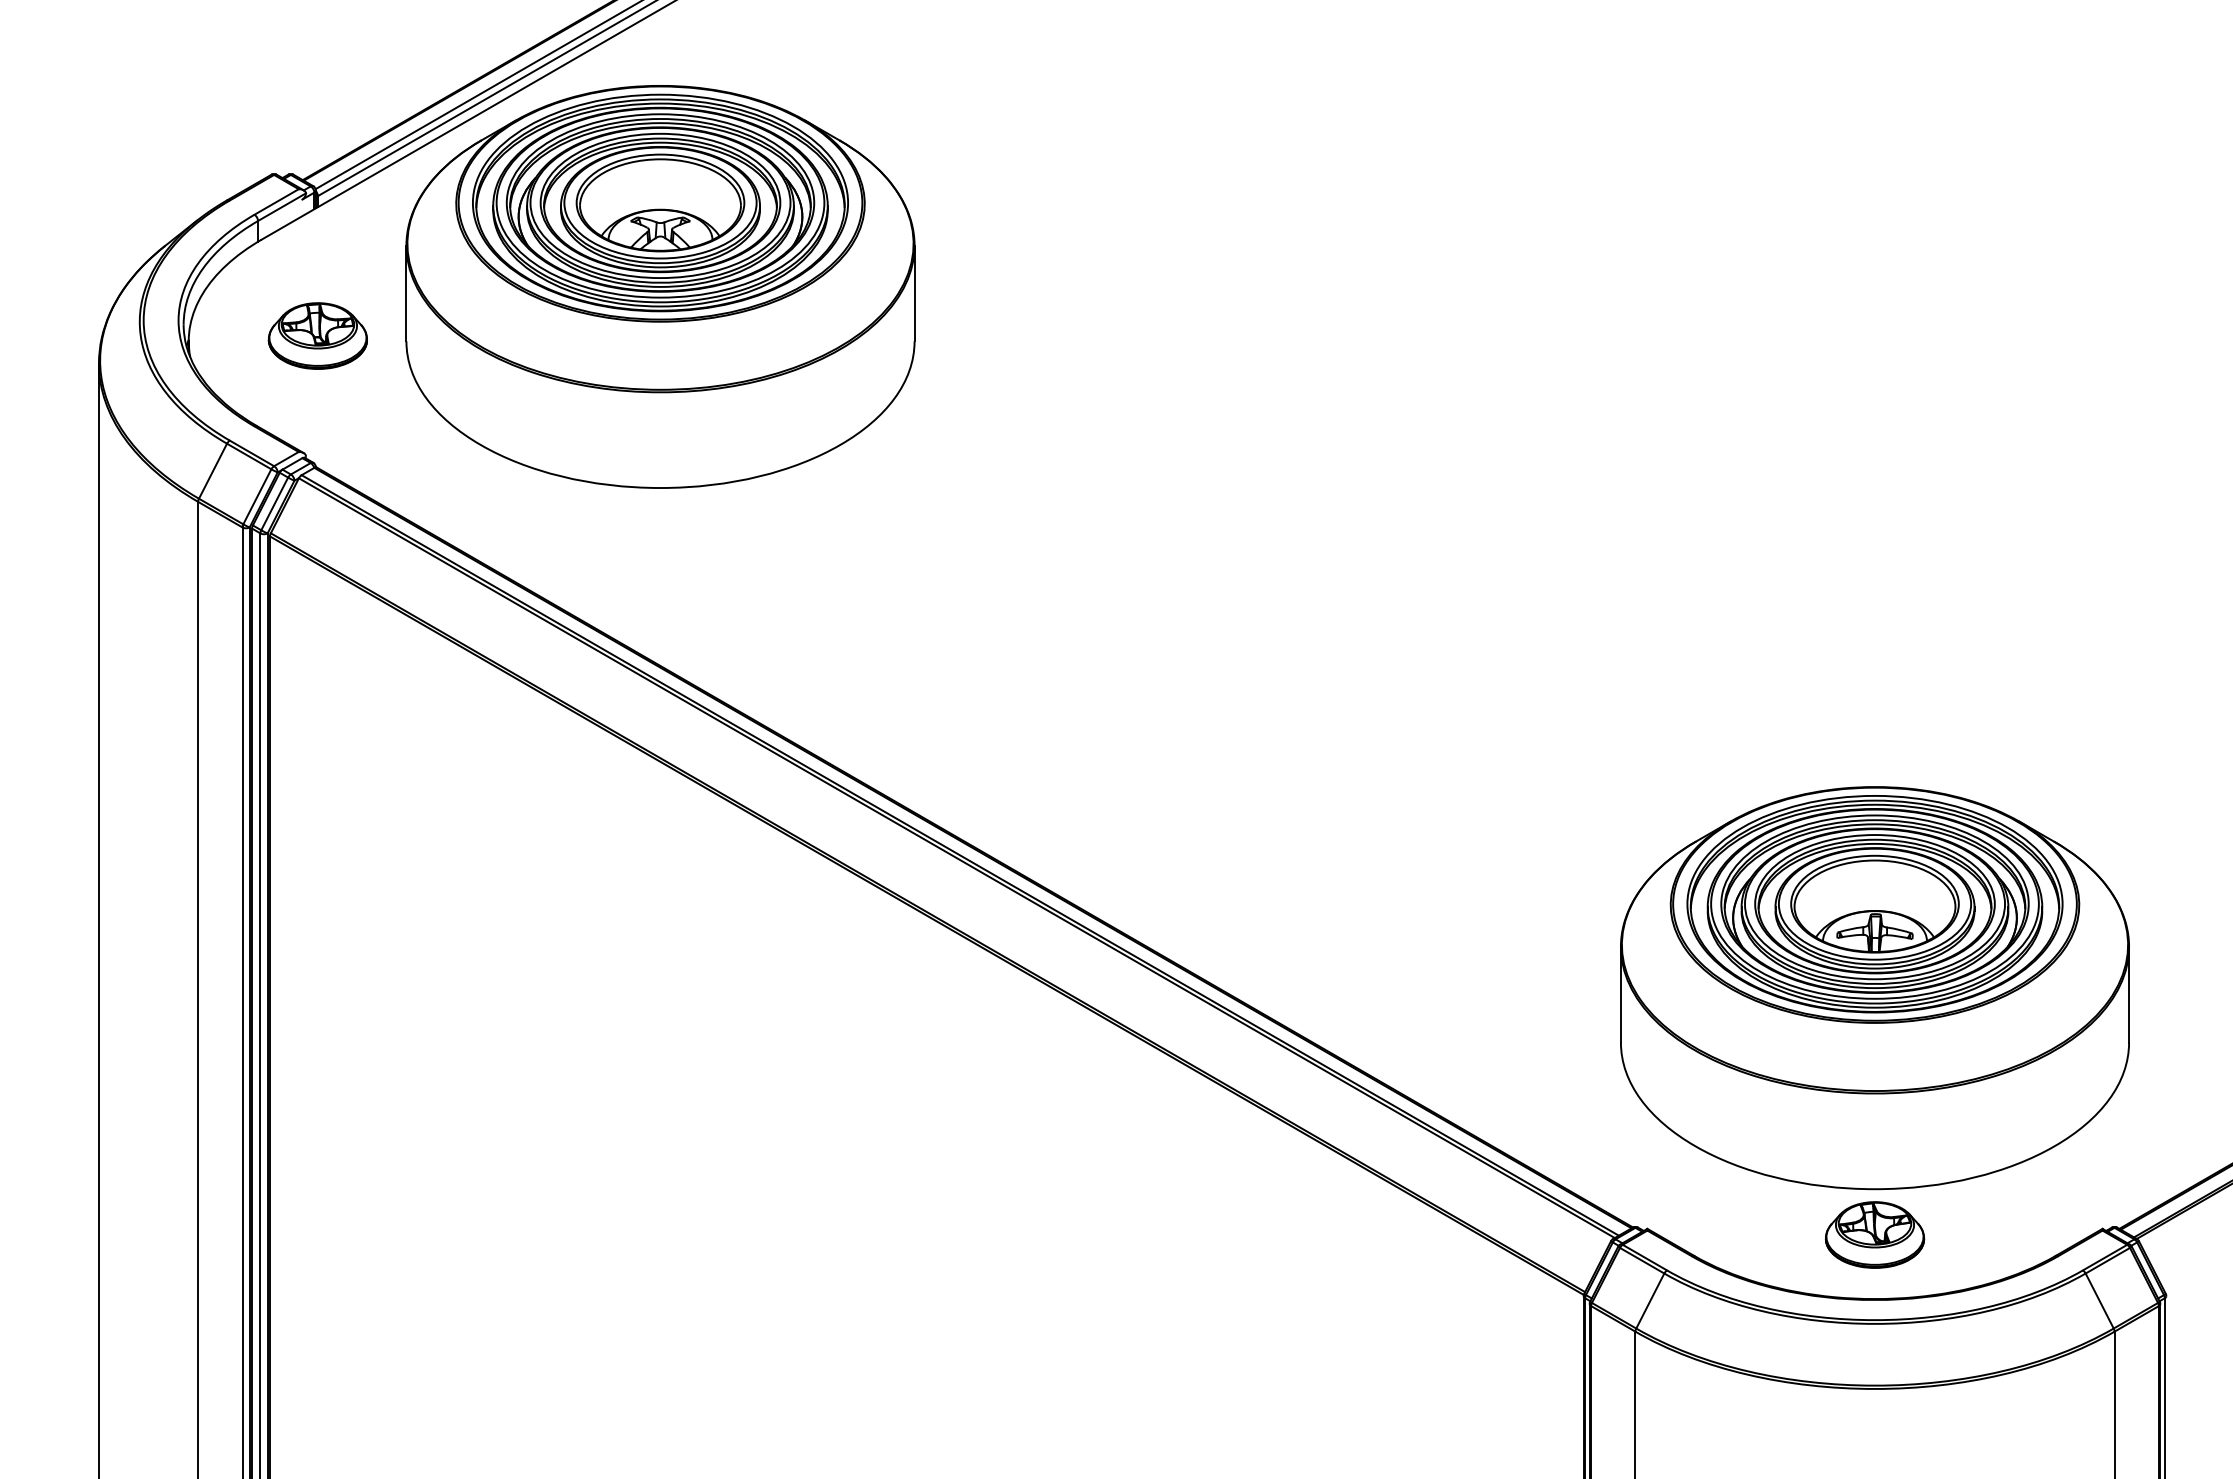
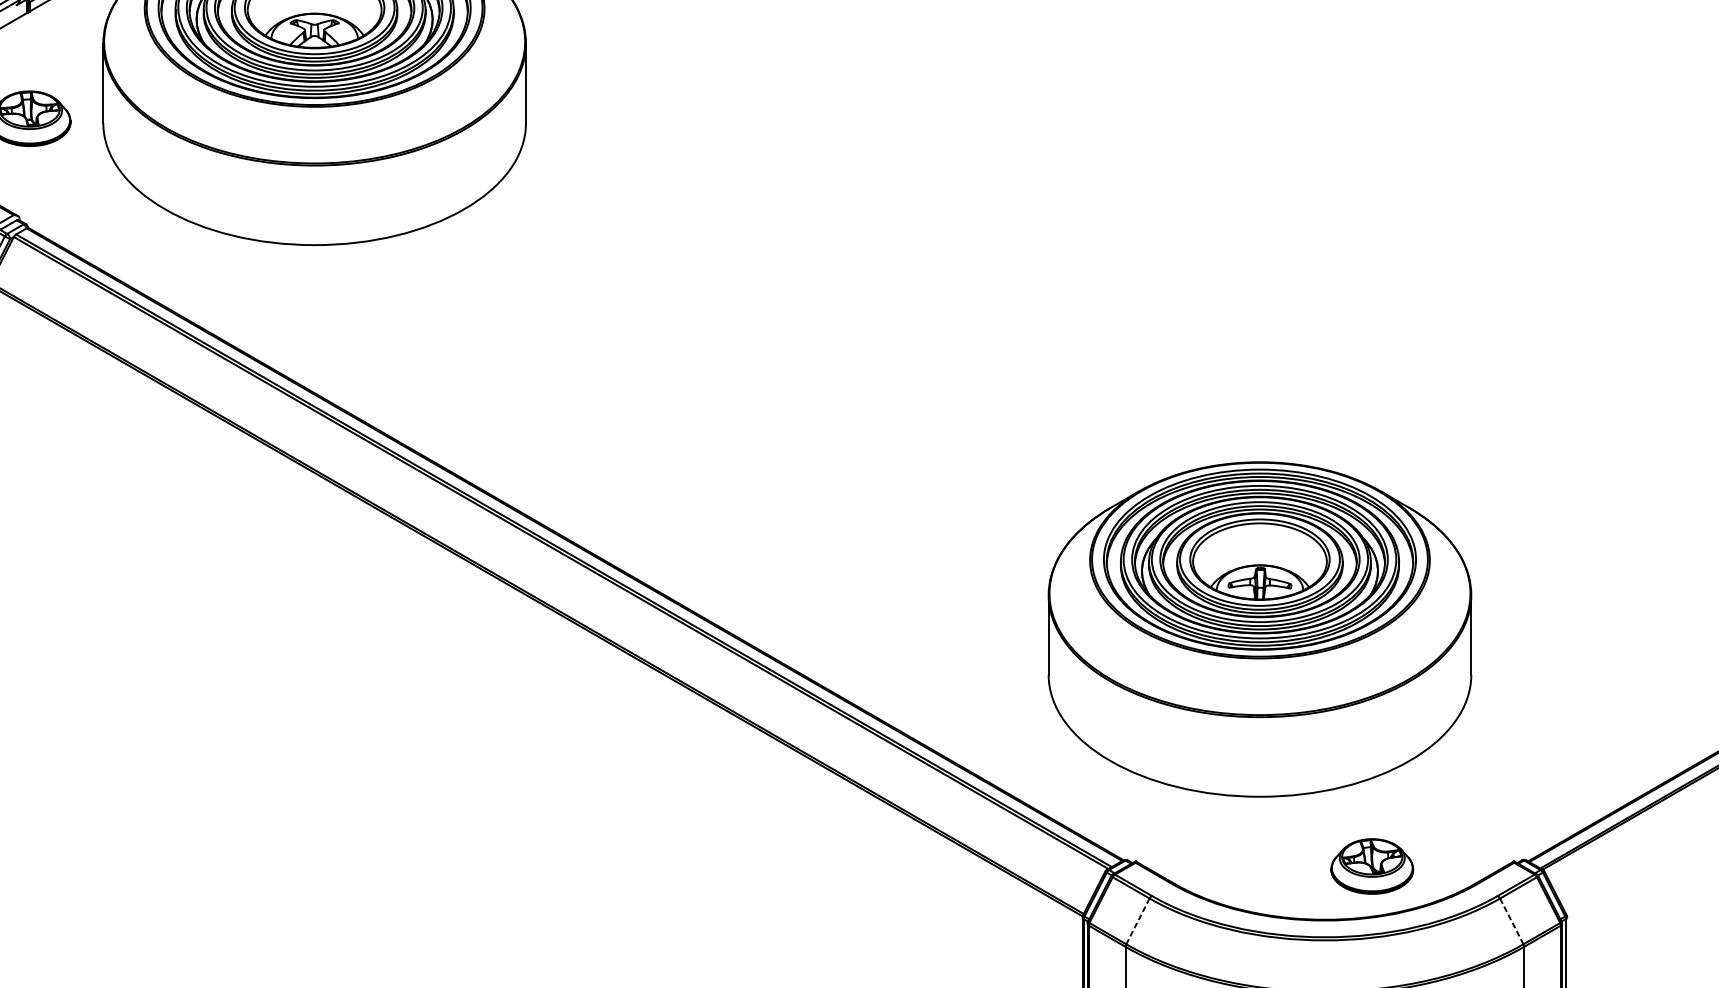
part: (1874, 988) -> (1259, 629), moved
part: (1875, 1234) -> (1372, 866), moved
line: (1650, 1301) -> (1138, 921), solid -> dashed
line: (2099, 1301) -> (1511, 921), solid -> dashed

